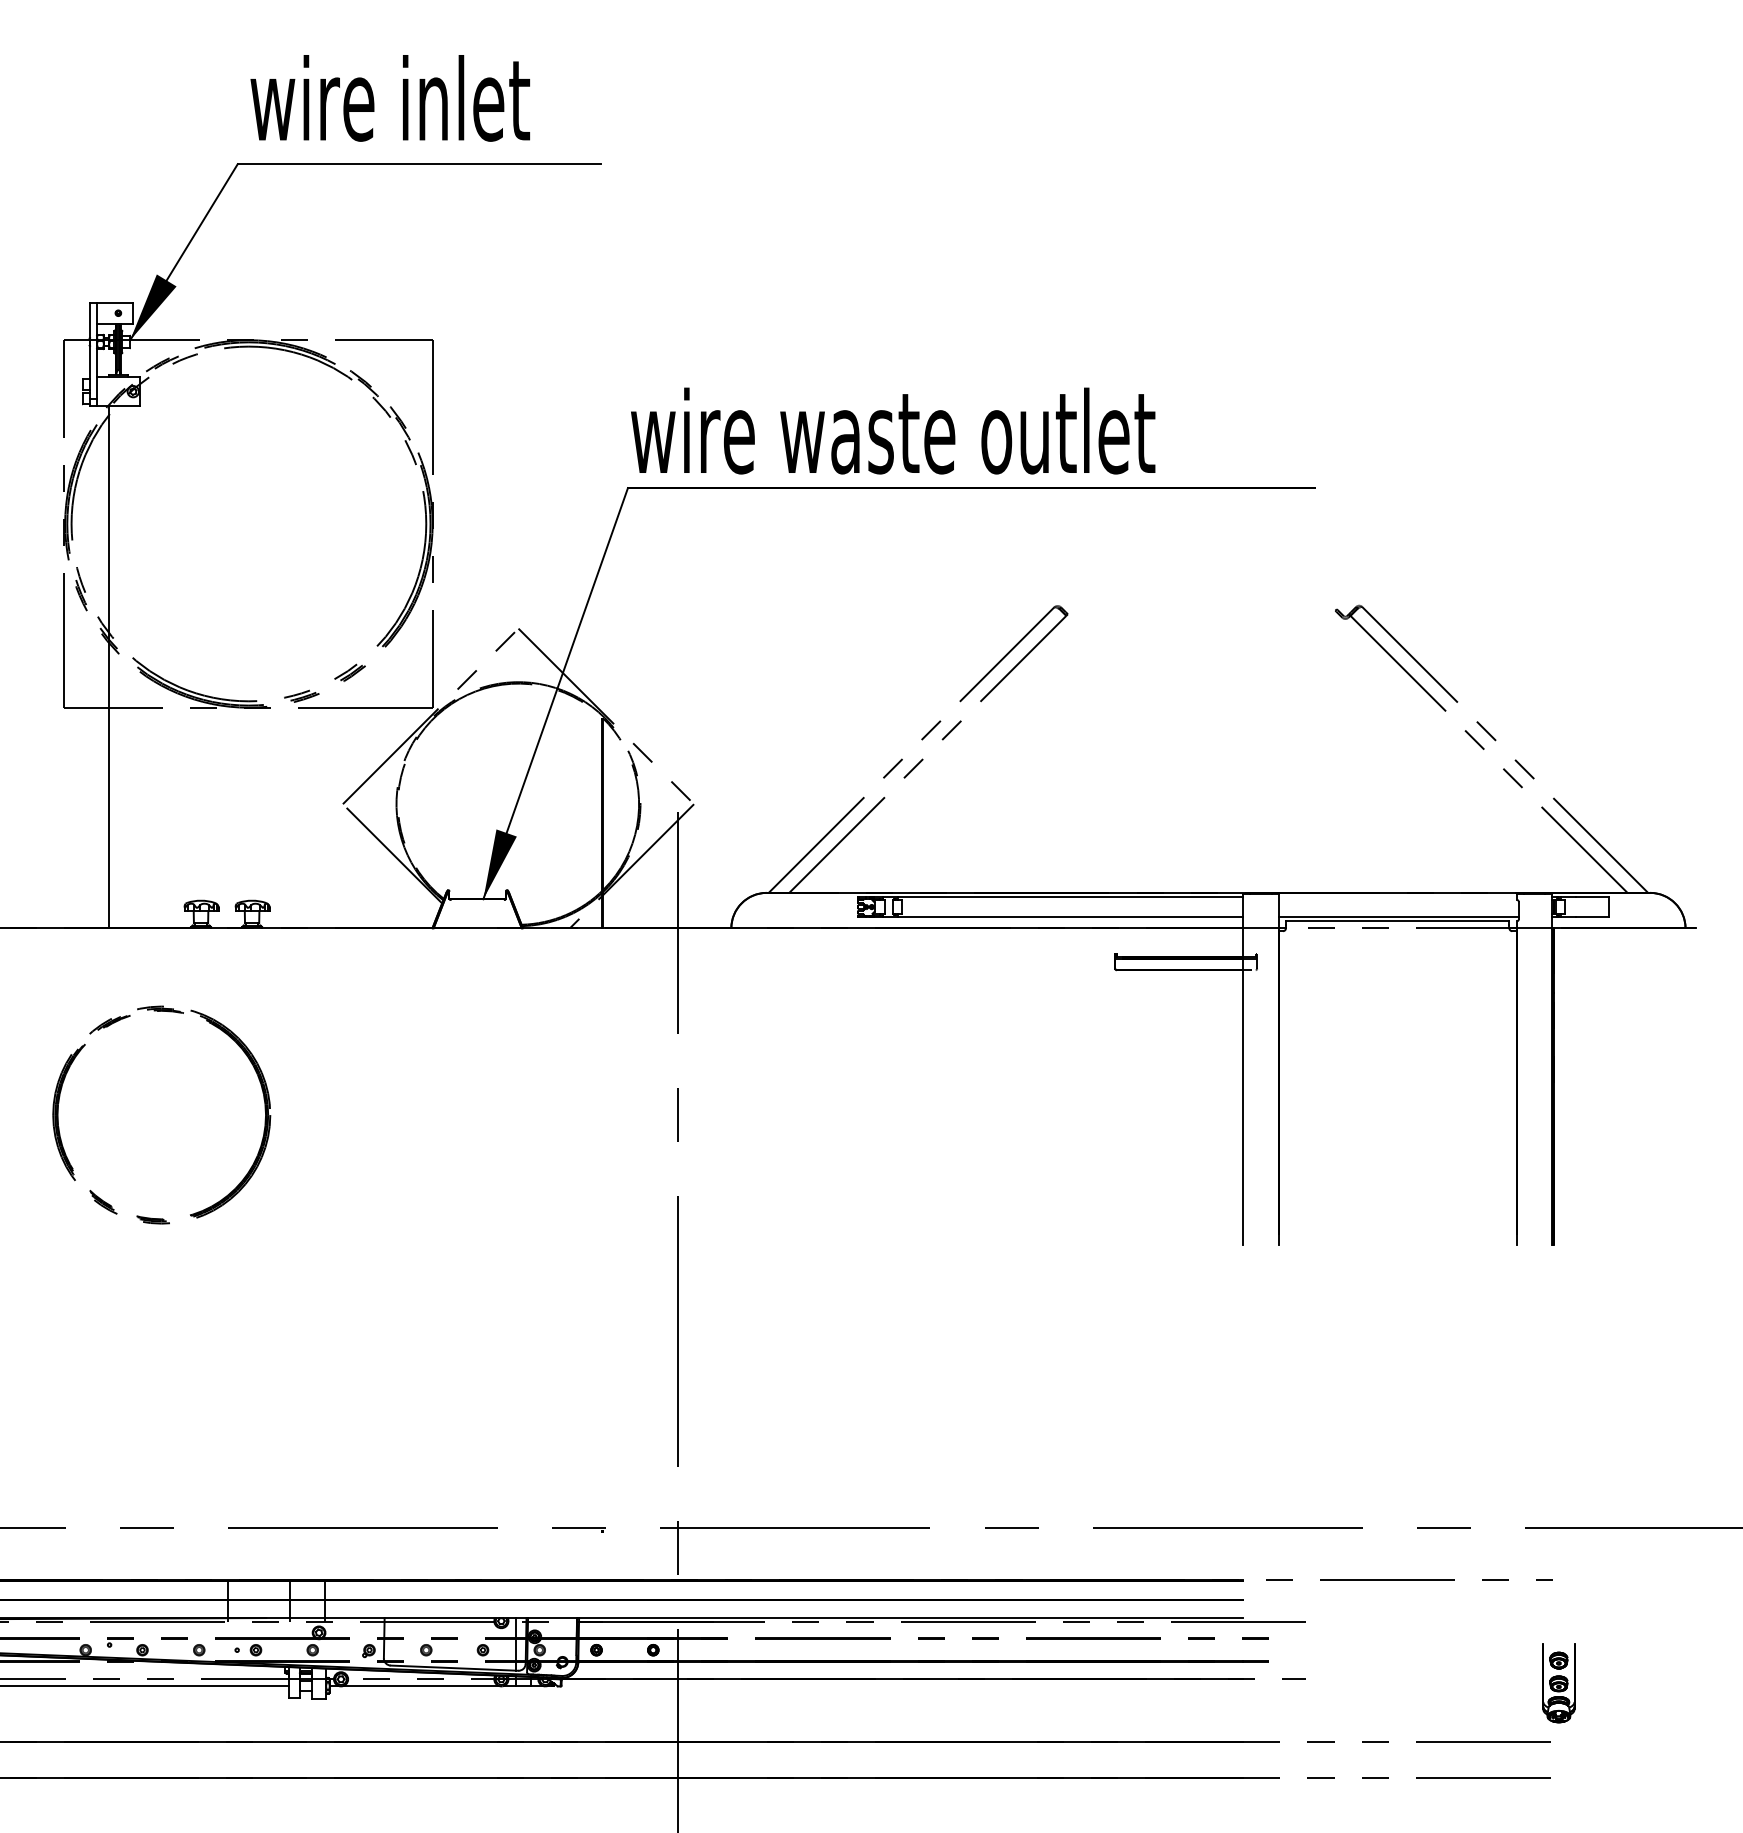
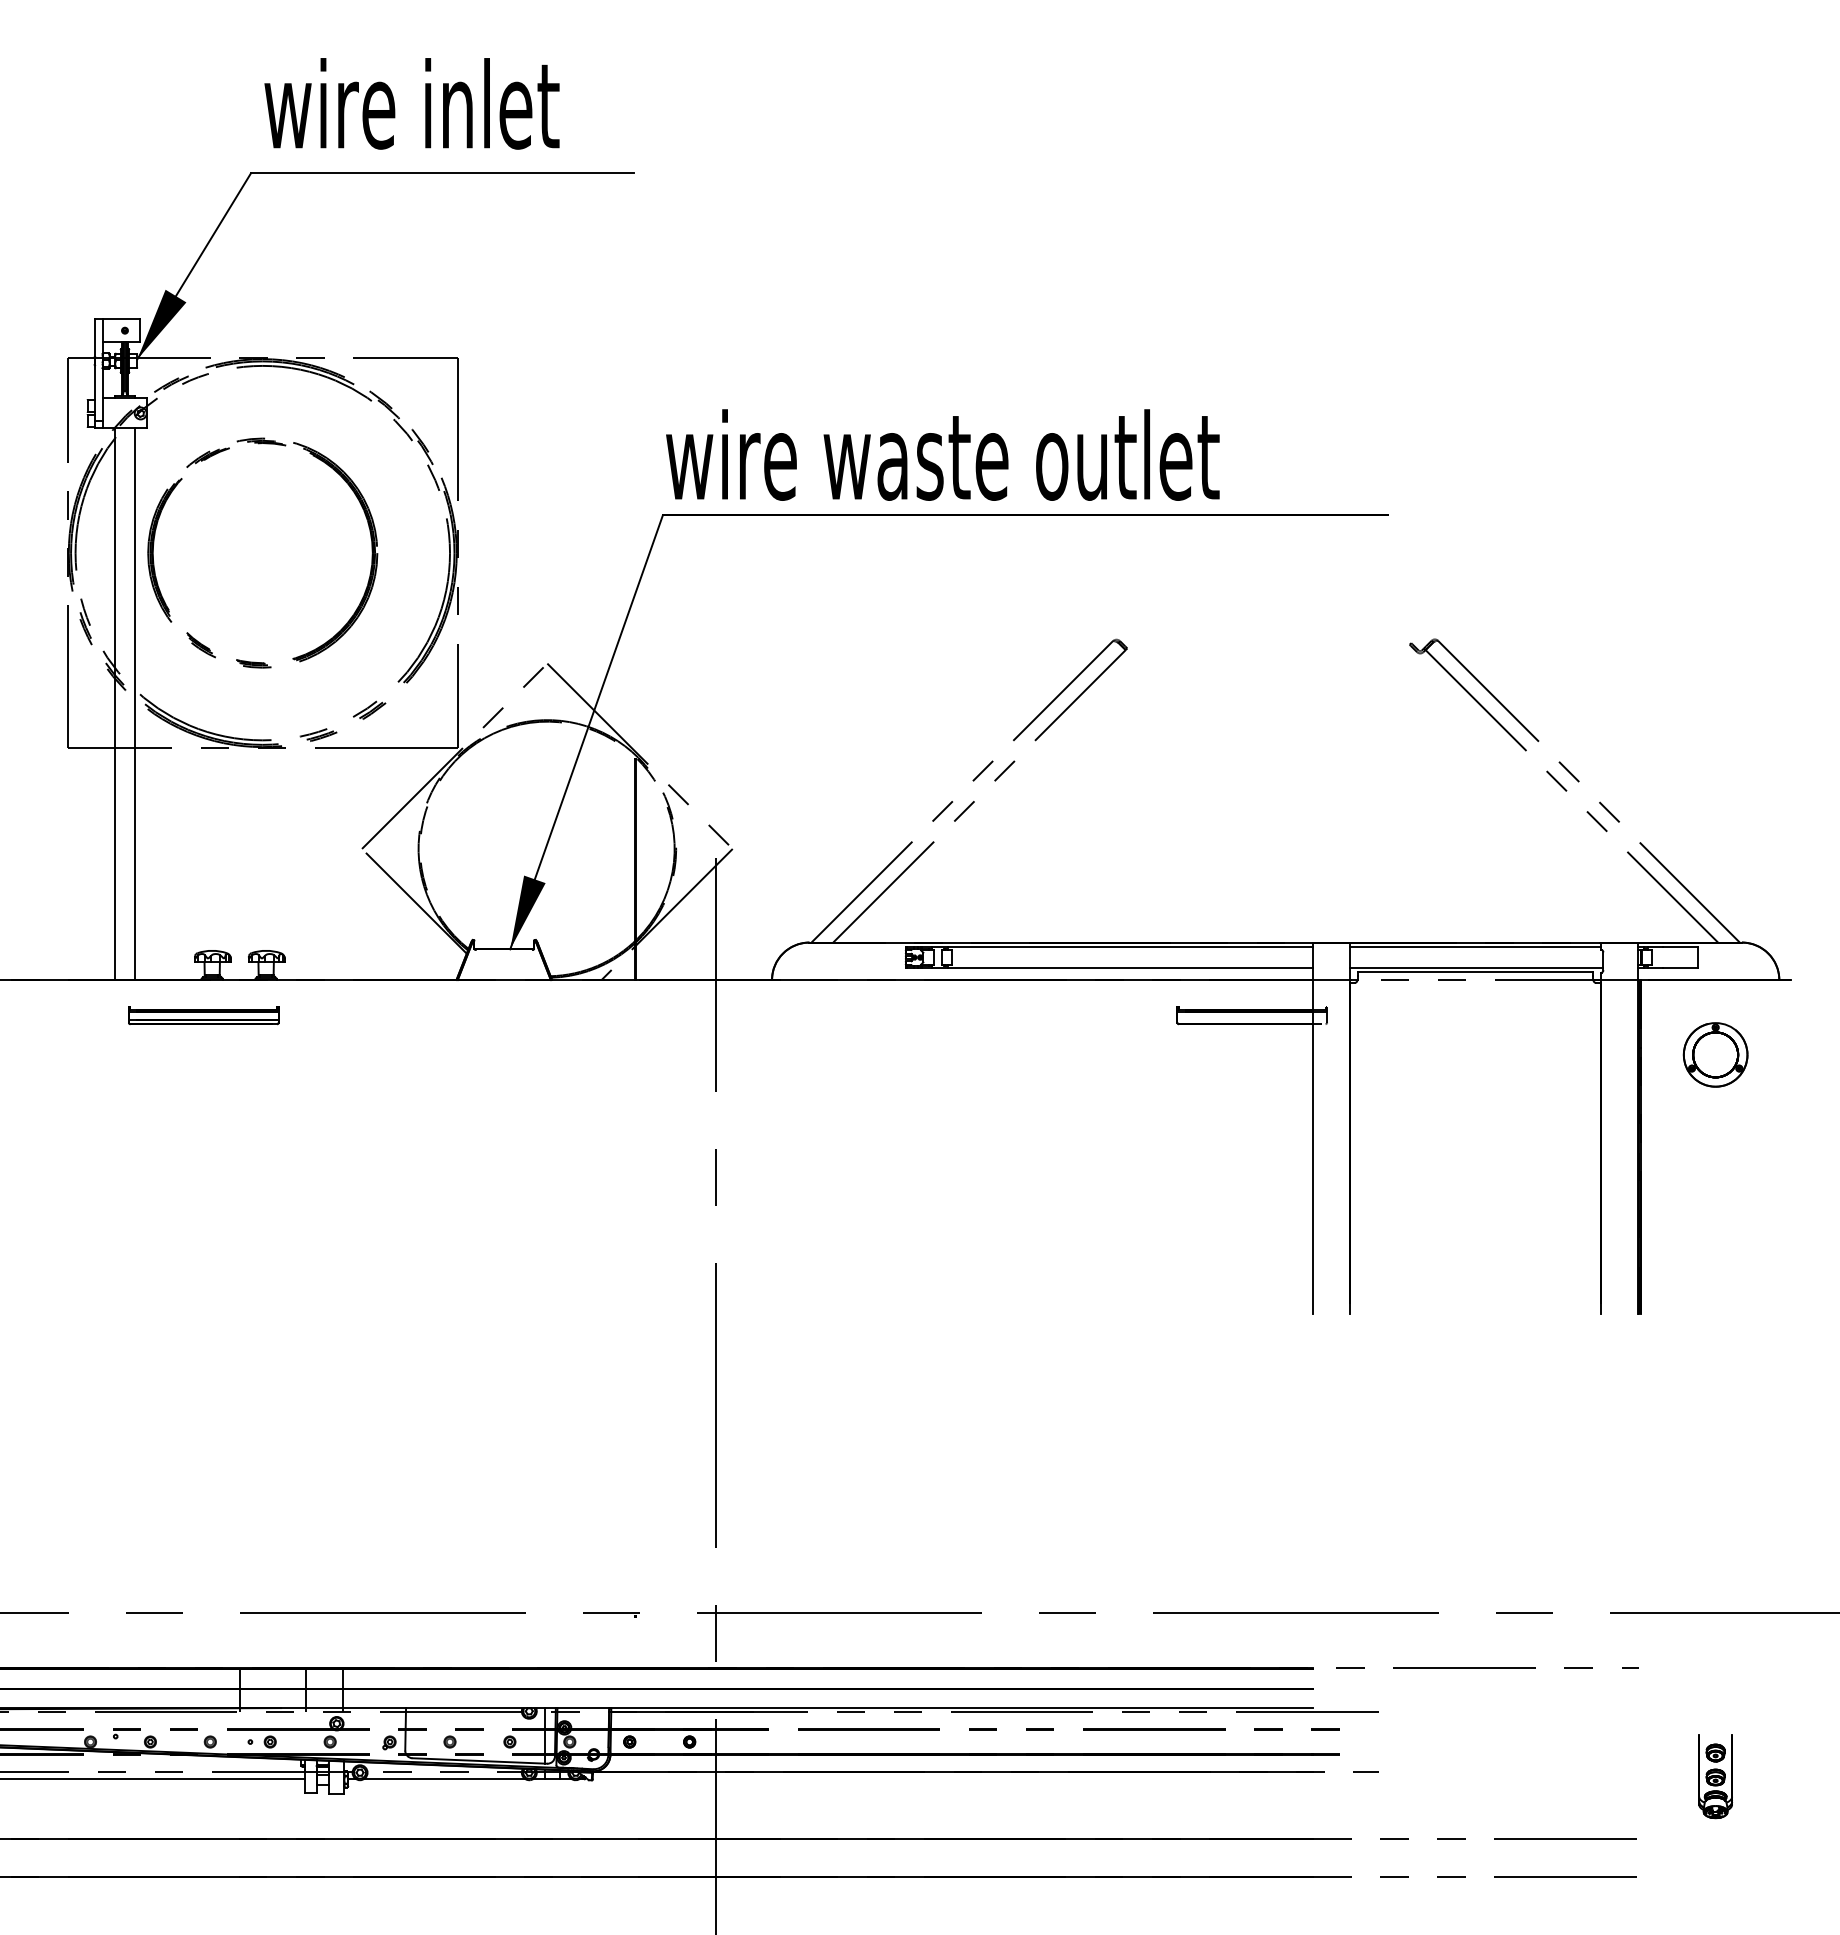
line: (128, 667) -> (135, 704), added
line: (1397, 897) -> (1475, 947), added
part: (192, 961) -> (203, 1015), added
part: (1625, 998) -> (1715, 1054), added
part: (159, 1012) -> (260, 444), moved
part: (1558, 1682) -> (1715, 1776), moved

